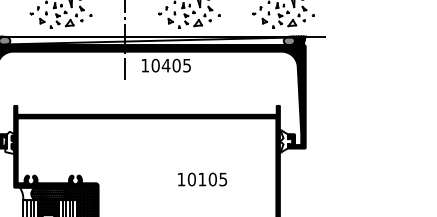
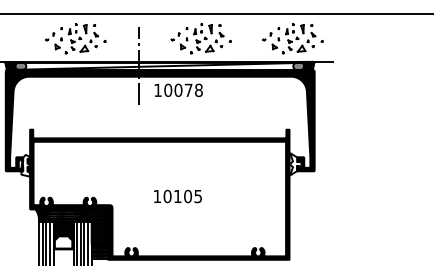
text: (176, 65) -> (188, 90), 10405 -> 10078
text: (202, 179) -> (177, 196), moved
hatch: (27, 193) -> (43, 215), added

